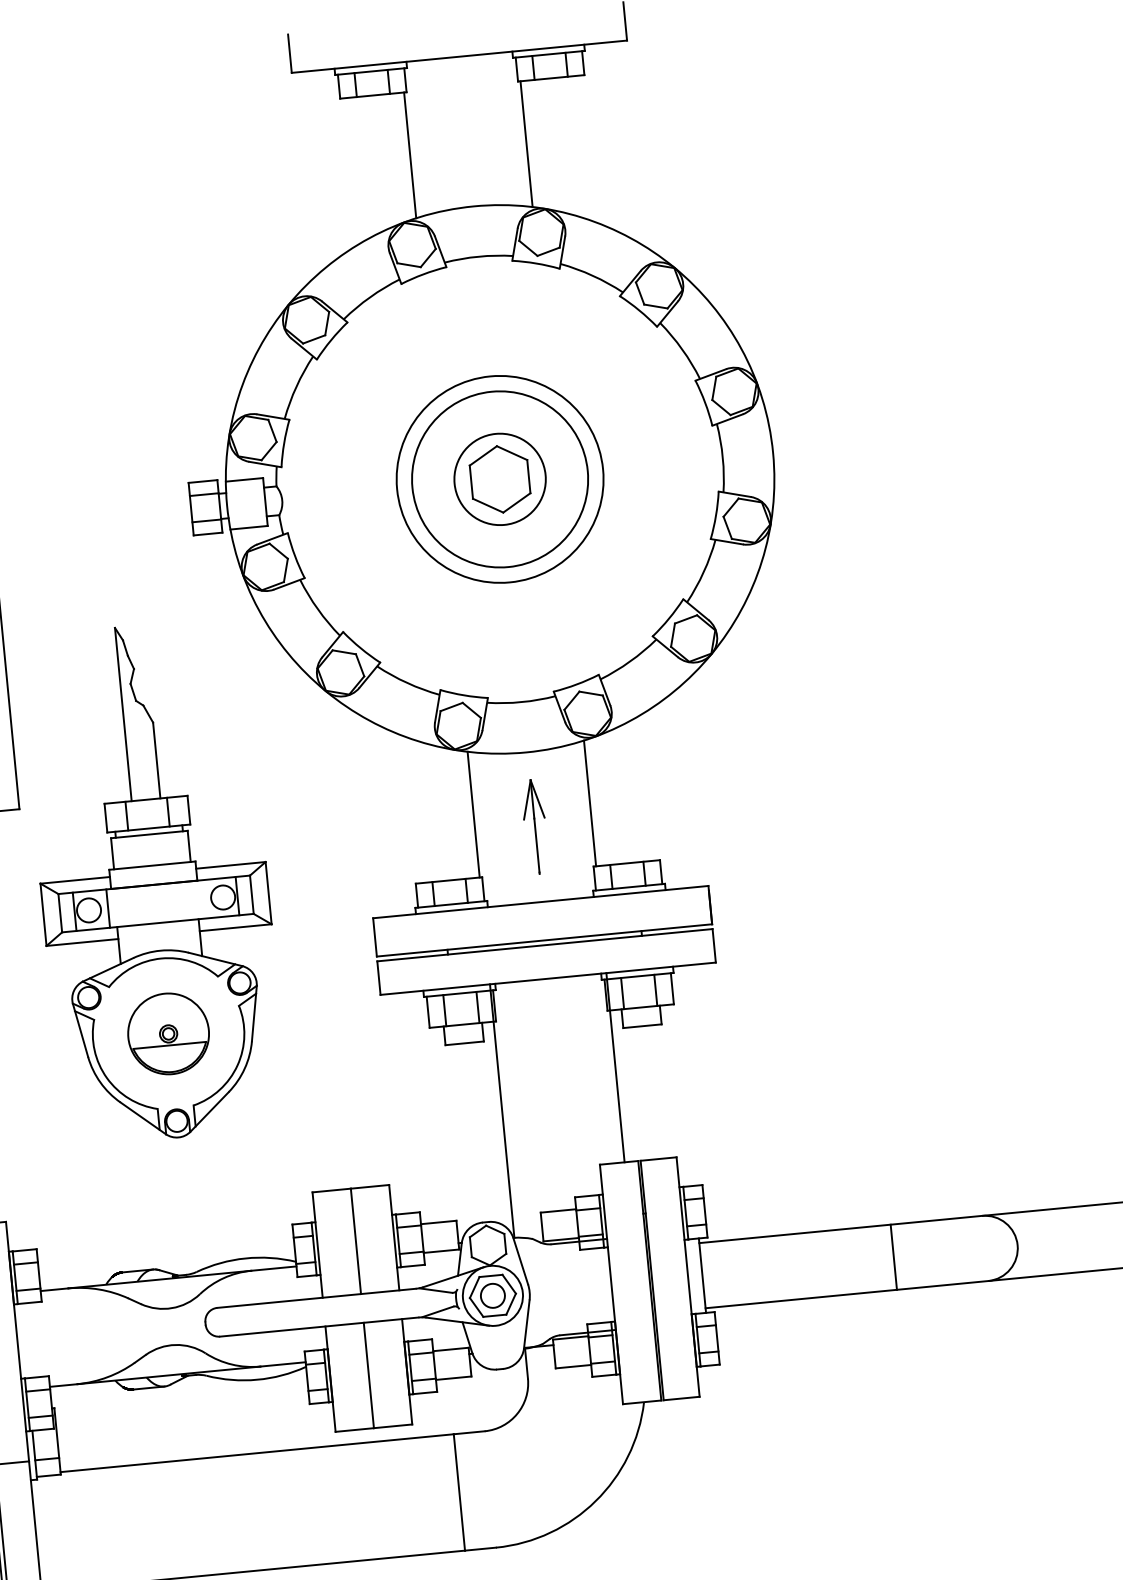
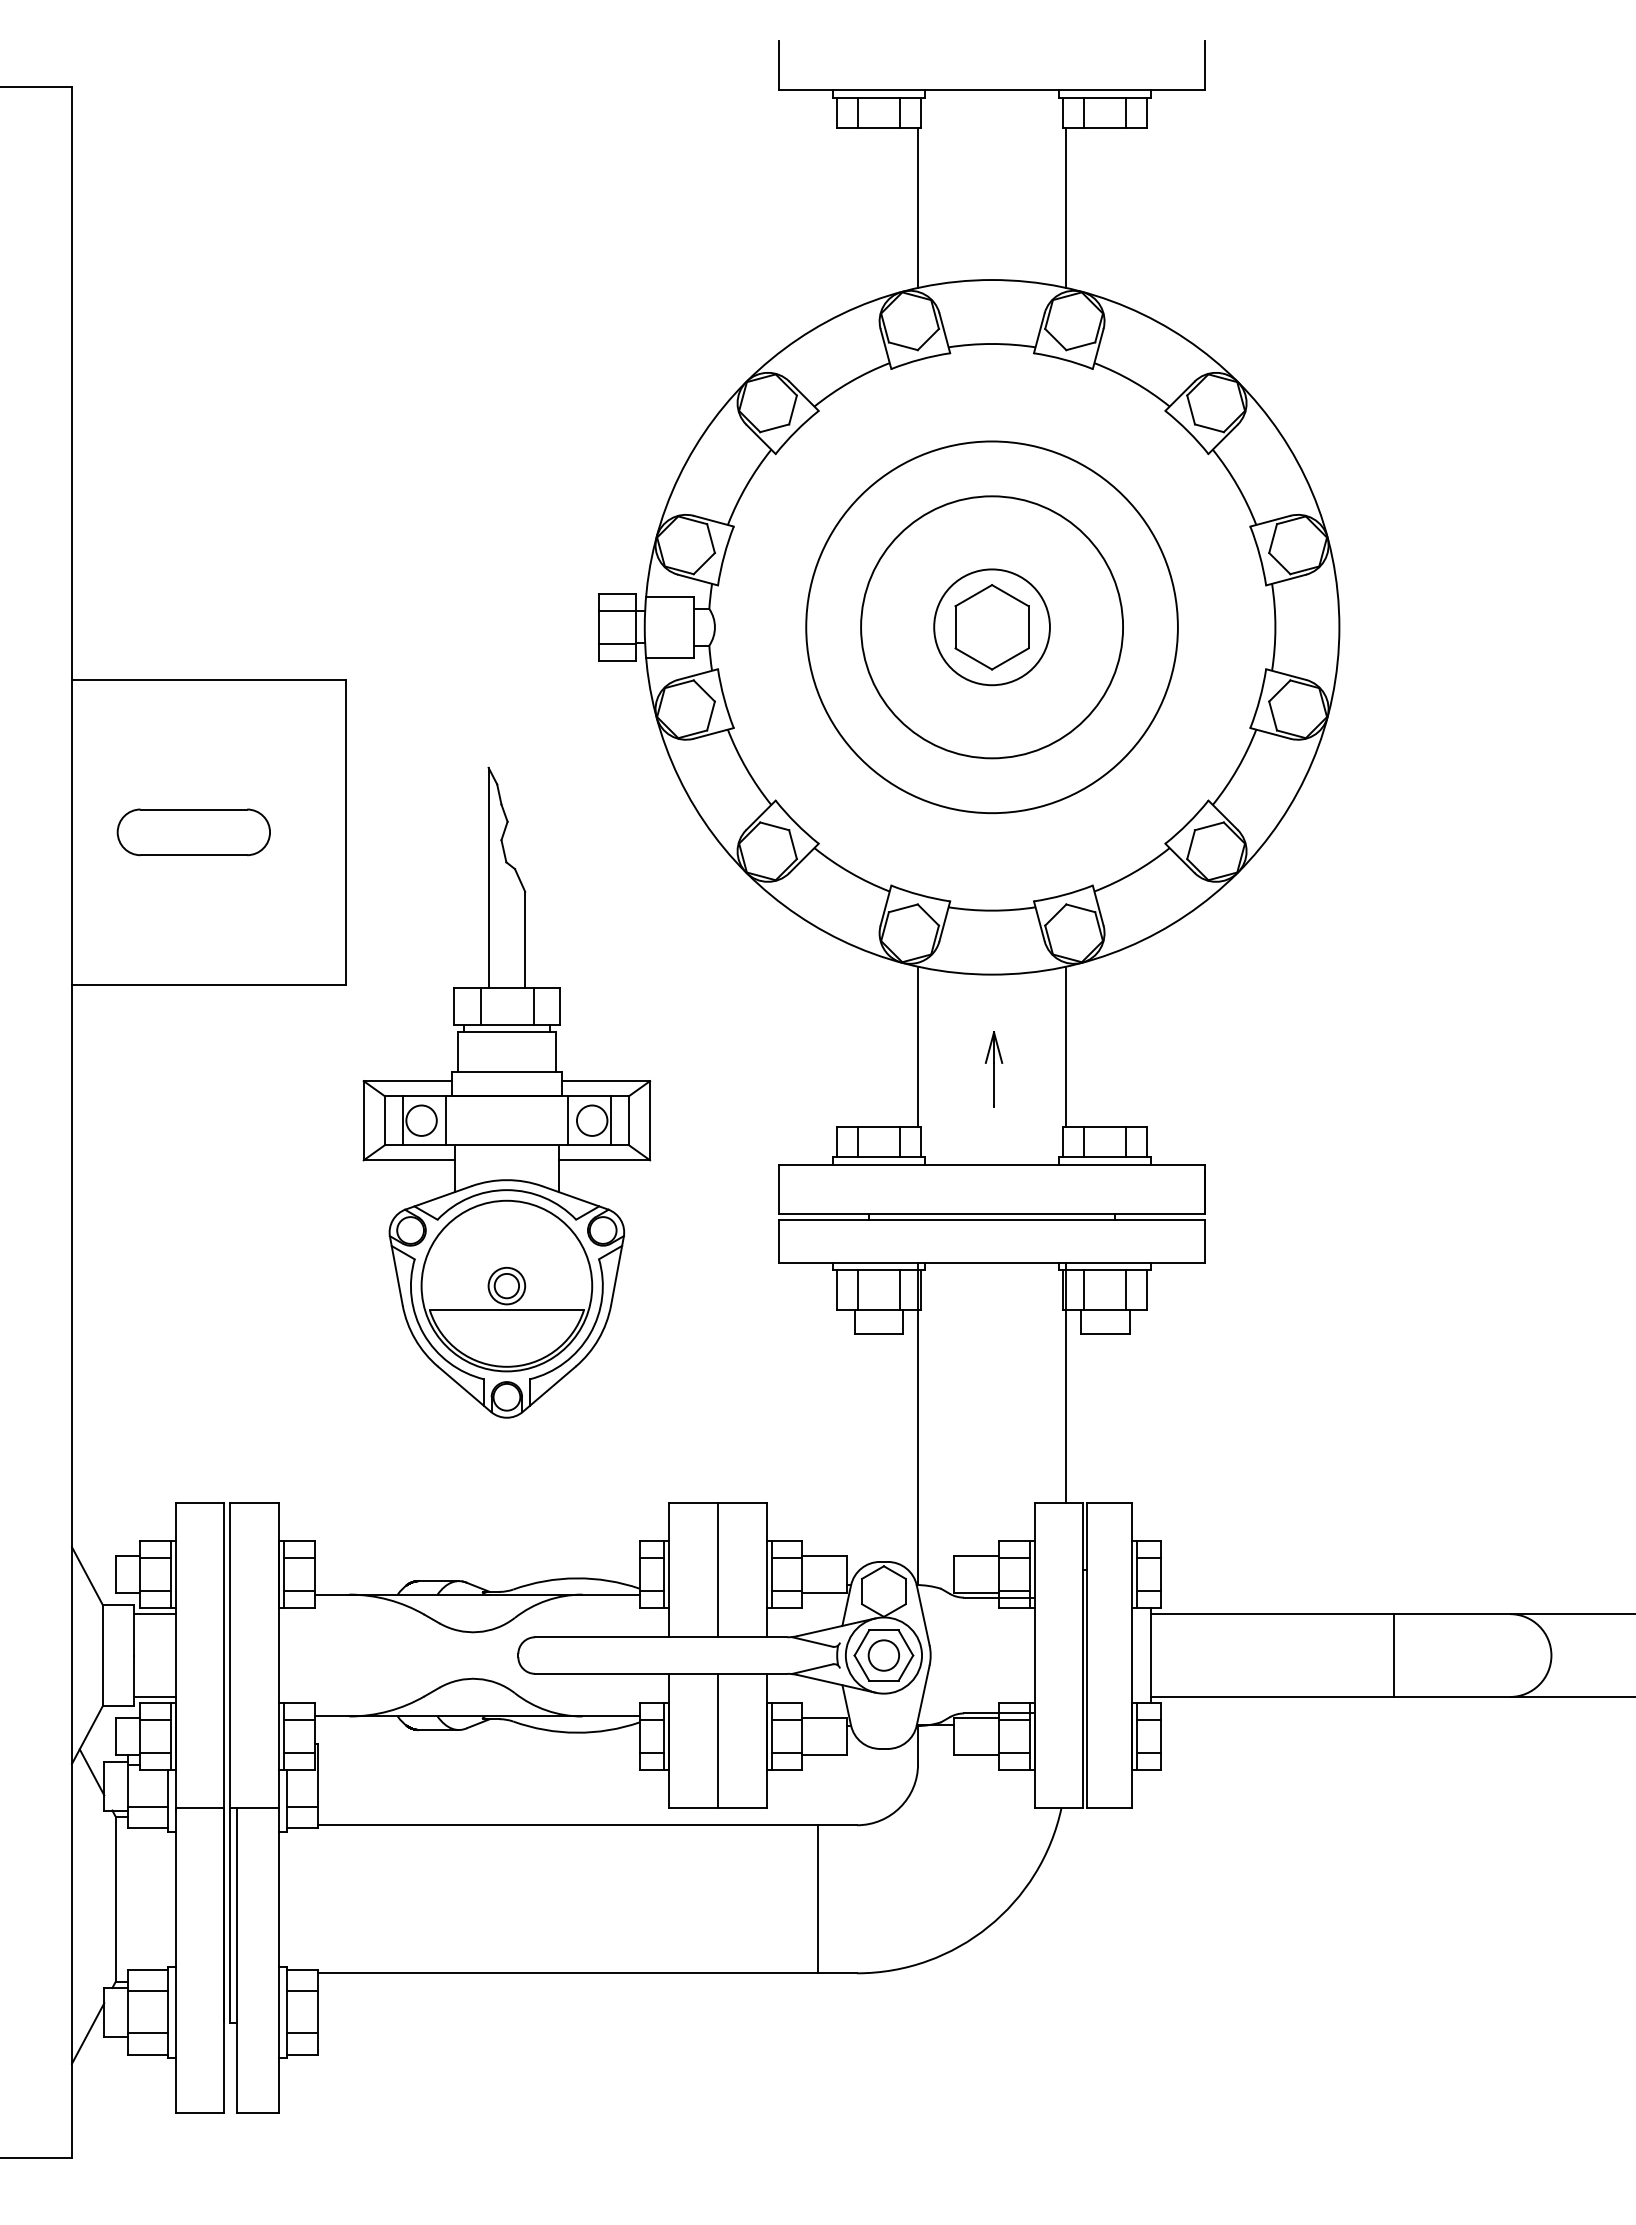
circle: (499, 479) -> (991, 627), size x1.67
part: (534, 826) -> (993, 1069), size x0.62
line: (203, 899) -> (567, 1120), added
part: (168, 1033) -> (506, 1285), size x1.67

